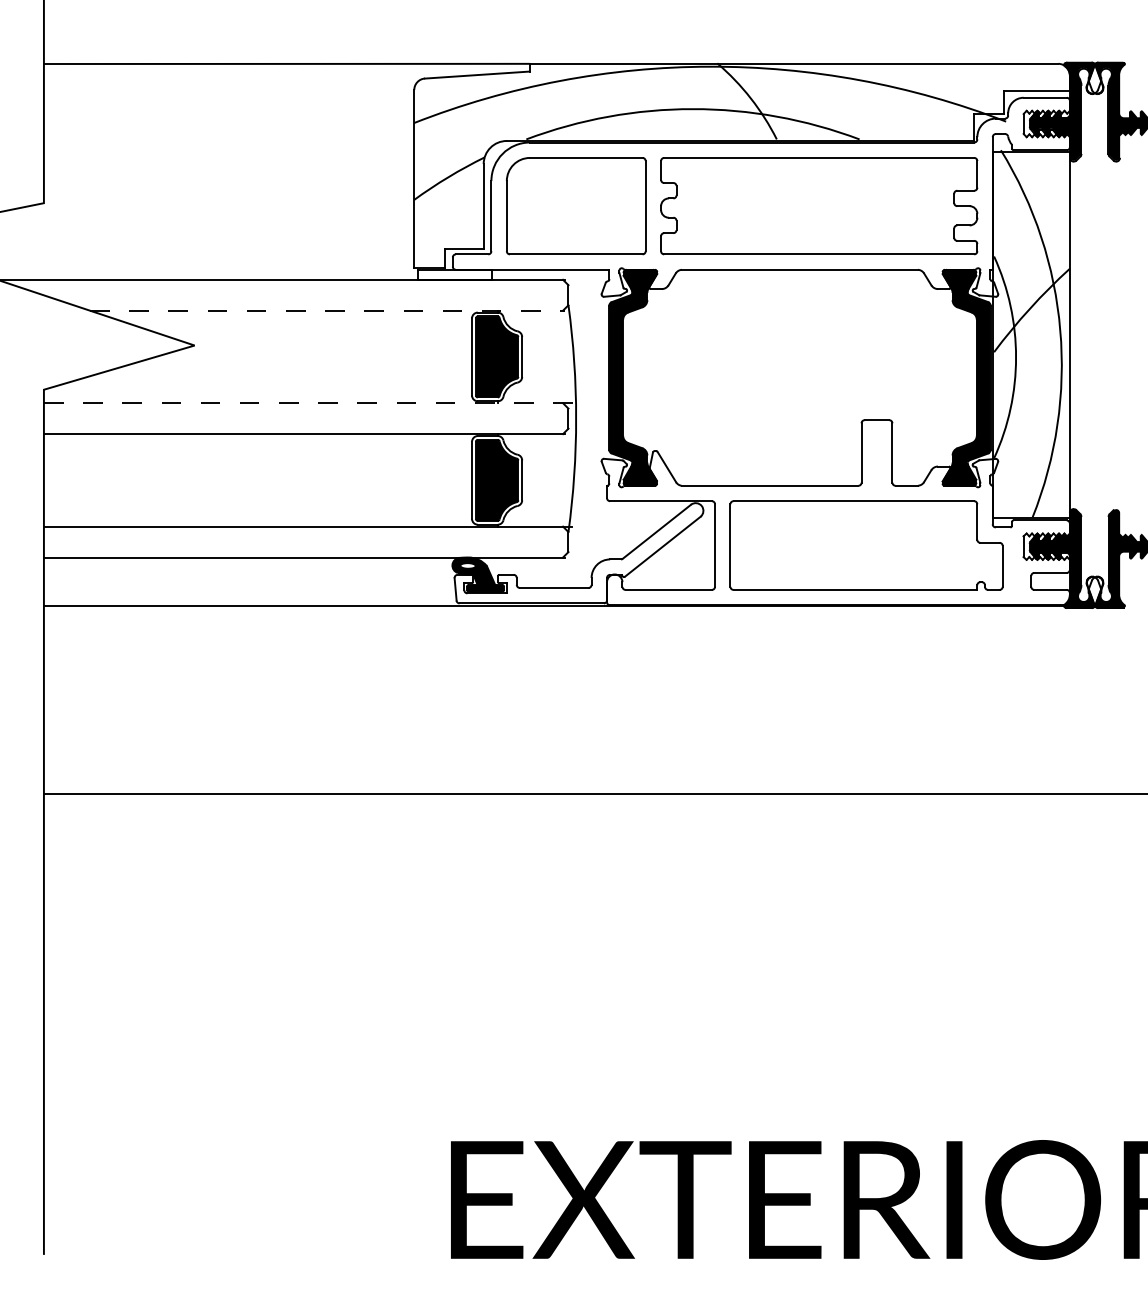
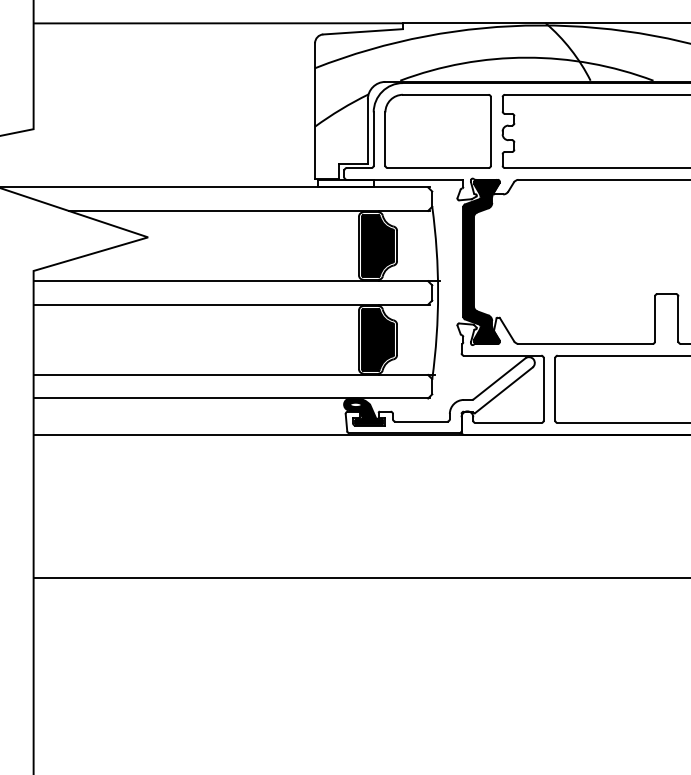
line: (327, 310) -> (249, 210), dashed -> solid
line: (311, 403) -> (236, 281), dashed -> solid

